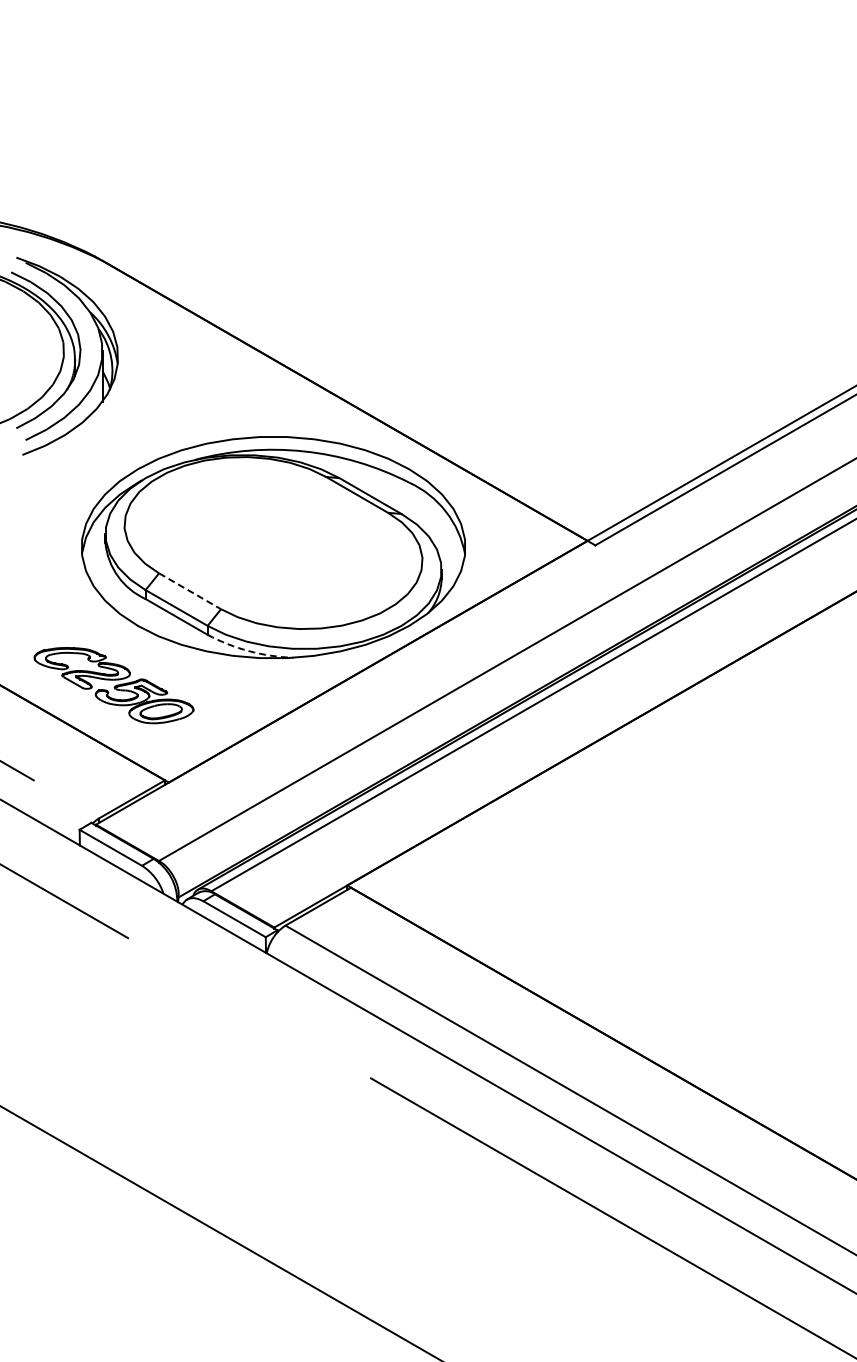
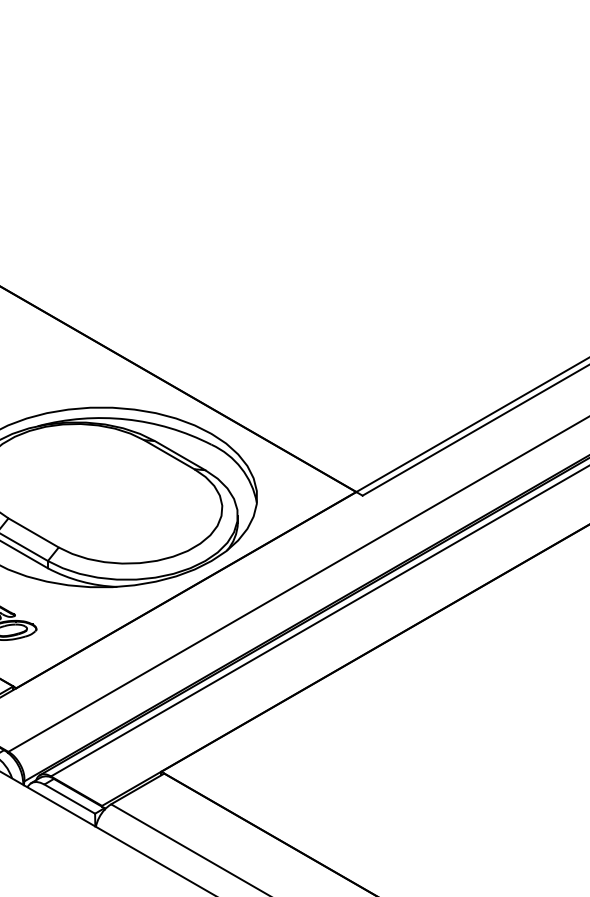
line: (190, 591) -> (34, 533), dashed -> solid
arc: (249, 651) -> (81, 581), dashed -> solid

